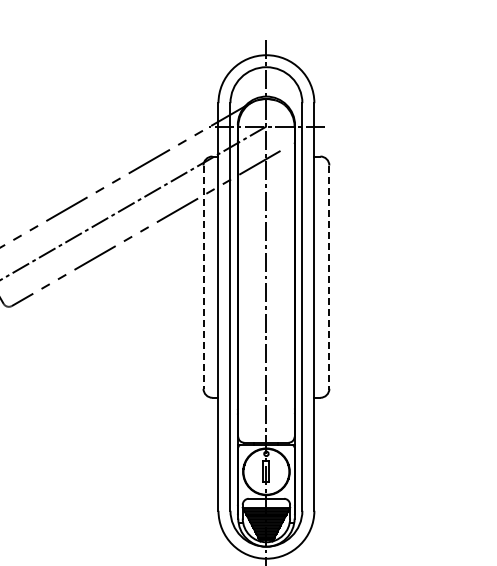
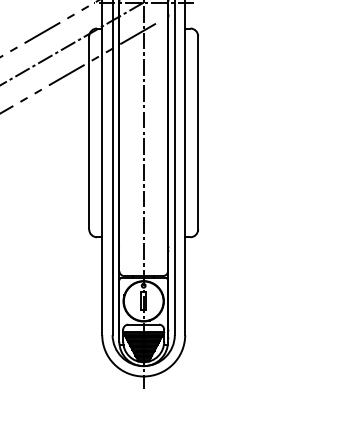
line: (203, 277) -> (89, 133), dashed -> solid
line: (329, 278) -> (198, 134), dashed -> solid

